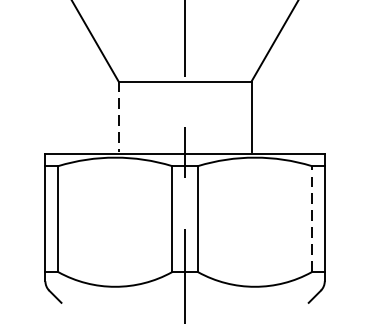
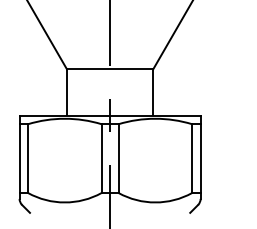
line: (119, 117) -> (67, 92), dashed -> solid
line: (312, 218) -> (192, 158), dashed -> solid

